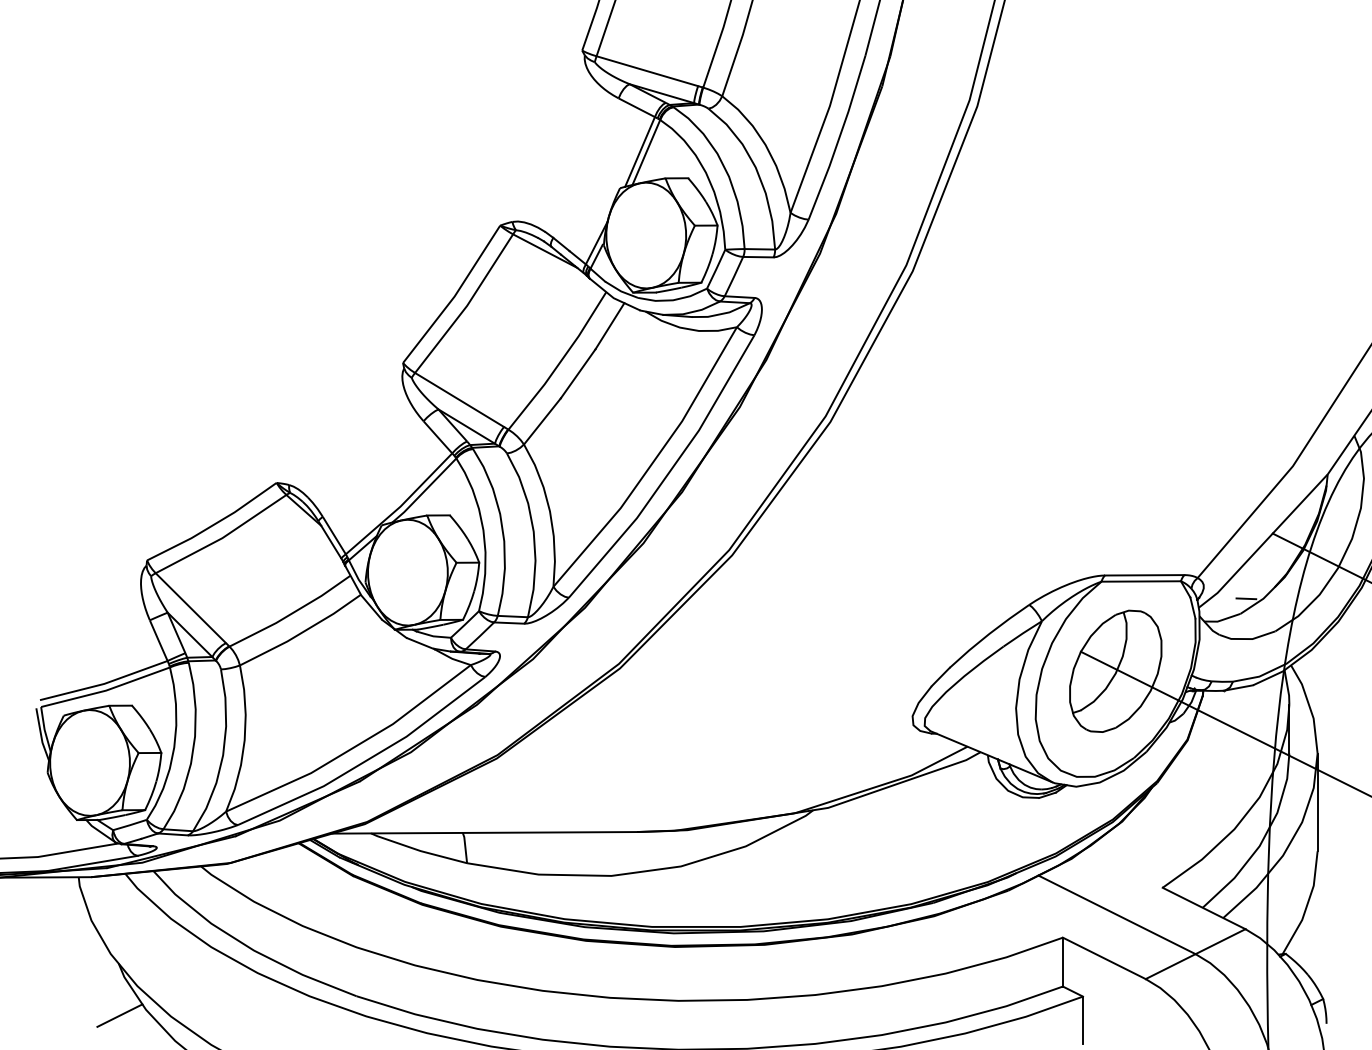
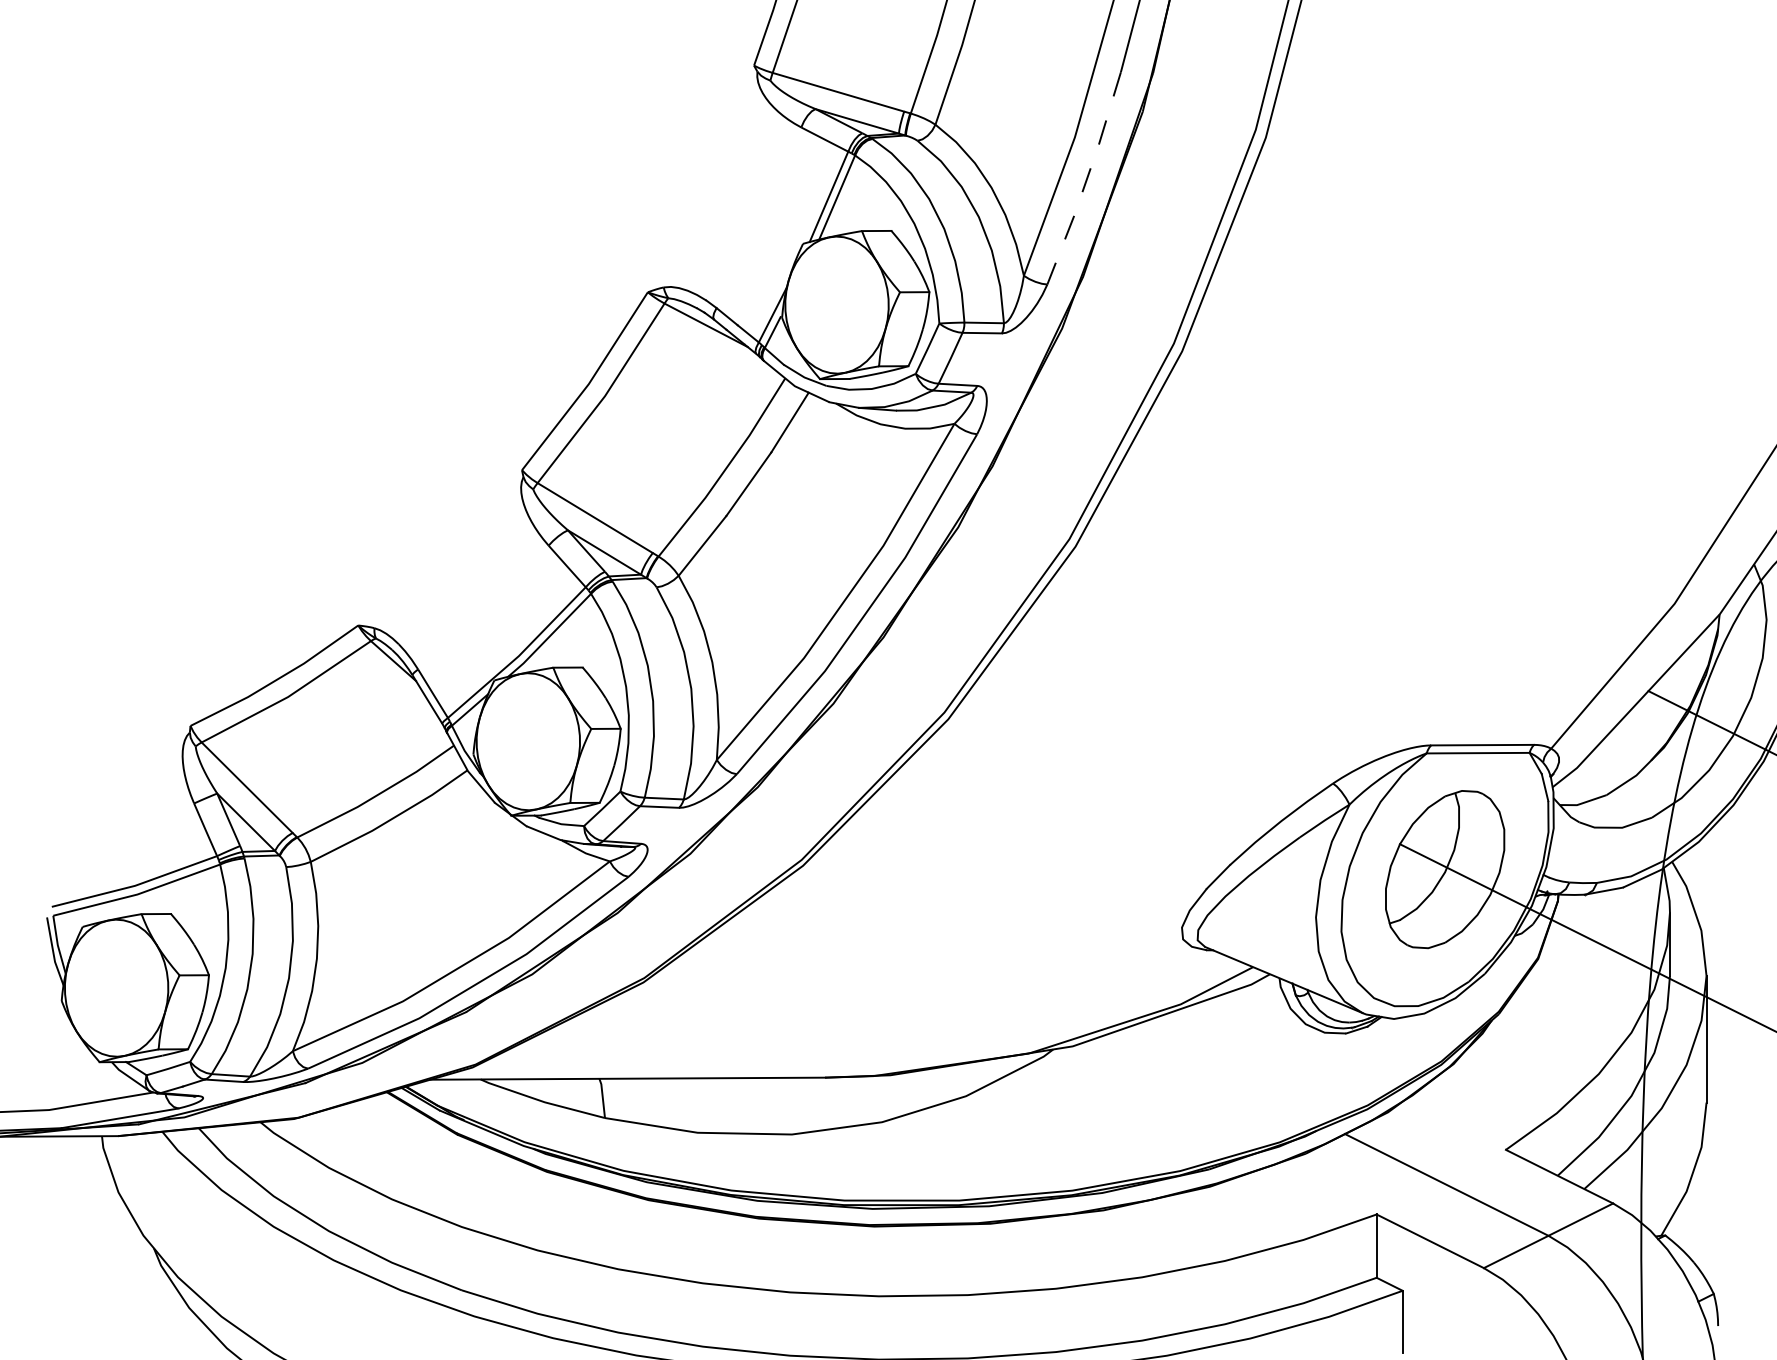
line: (838, 138) -> (1086, 179), solid -> dashed
line: (1246, 598) -> (1614, 775), removed
line: (120, 1015) -> (155, 1315), removed

